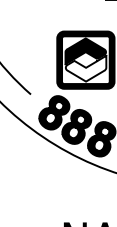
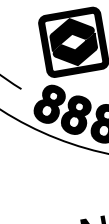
fill: (85, 67) -> (74, 50), added

